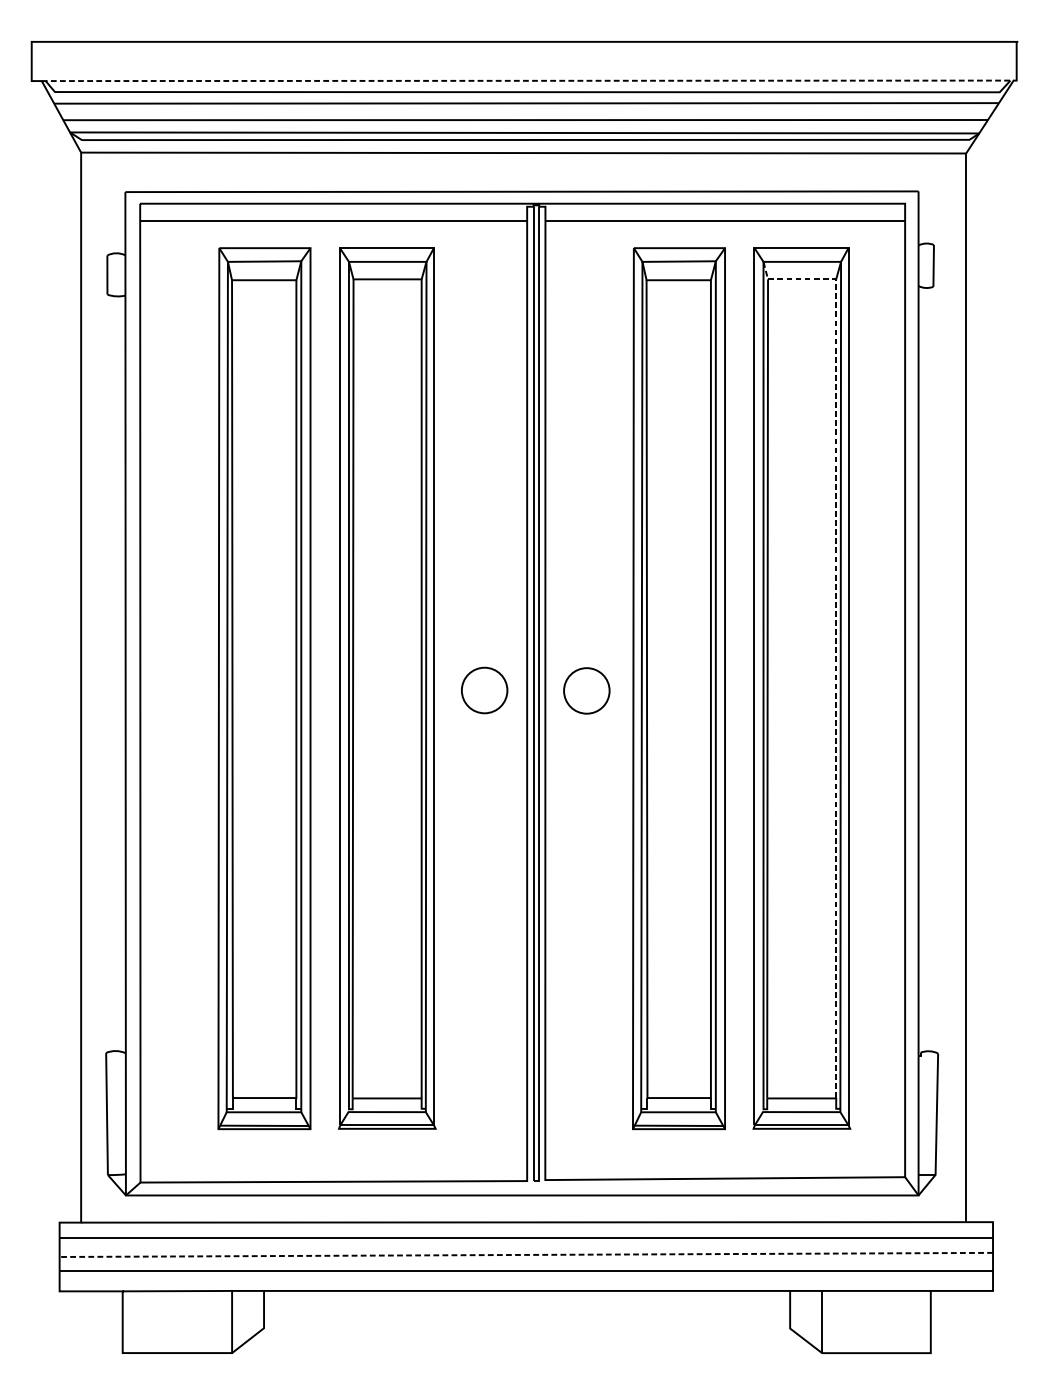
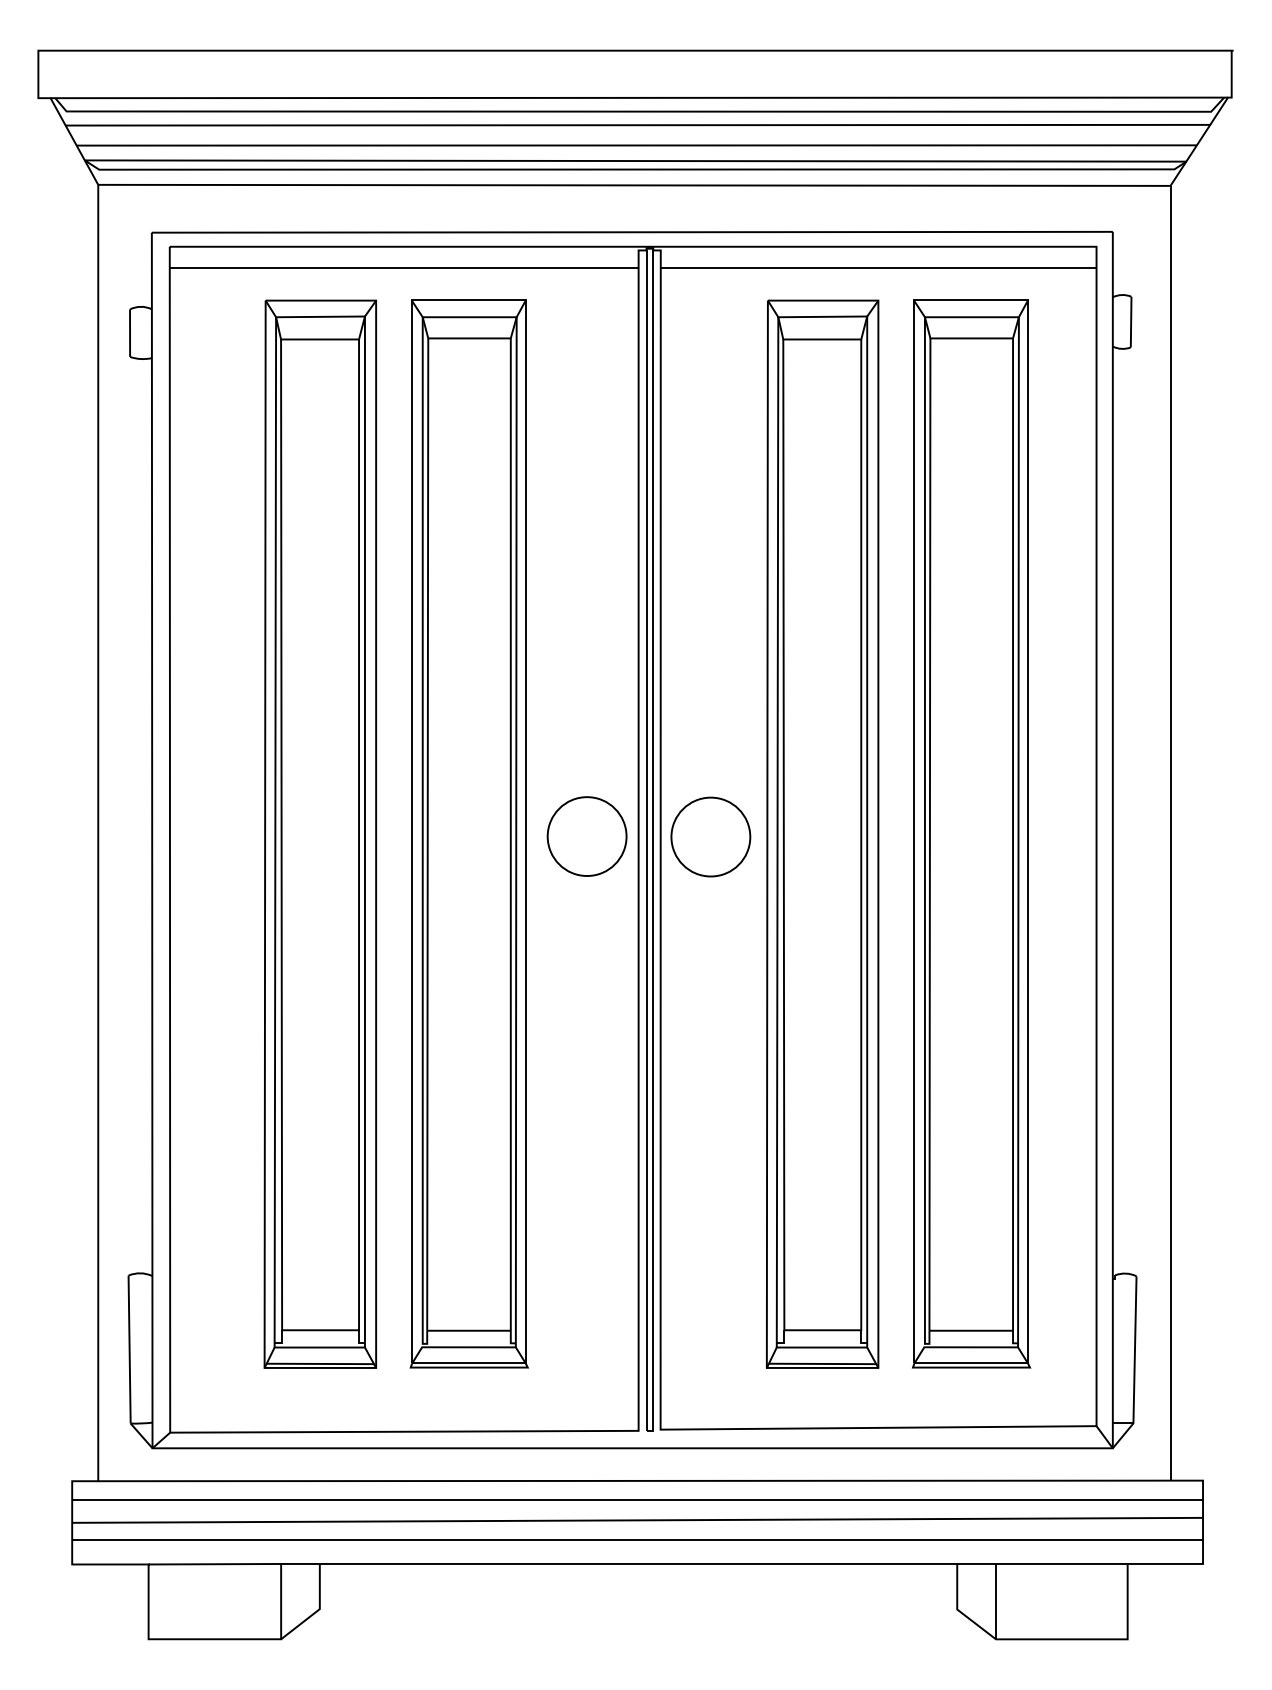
line: (527, 80) -> (639, 97), dashed -> solid
line: (836, 644) -> (1013, 780), dashed -> solid
circle: (484, 690) -> (586, 836), size x1.43
circle: (586, 690) -> (710, 836), size x1.43
line: (526, 1255) -> (637, 1520), dashed -> solid

